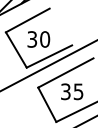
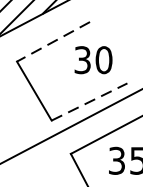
line: (27, 20) -> (52, 41), solid -> dashed
text: (38, 39) -> (93, 60), moved
line: (49, 56) -> (89, 101), solid -> dashed

